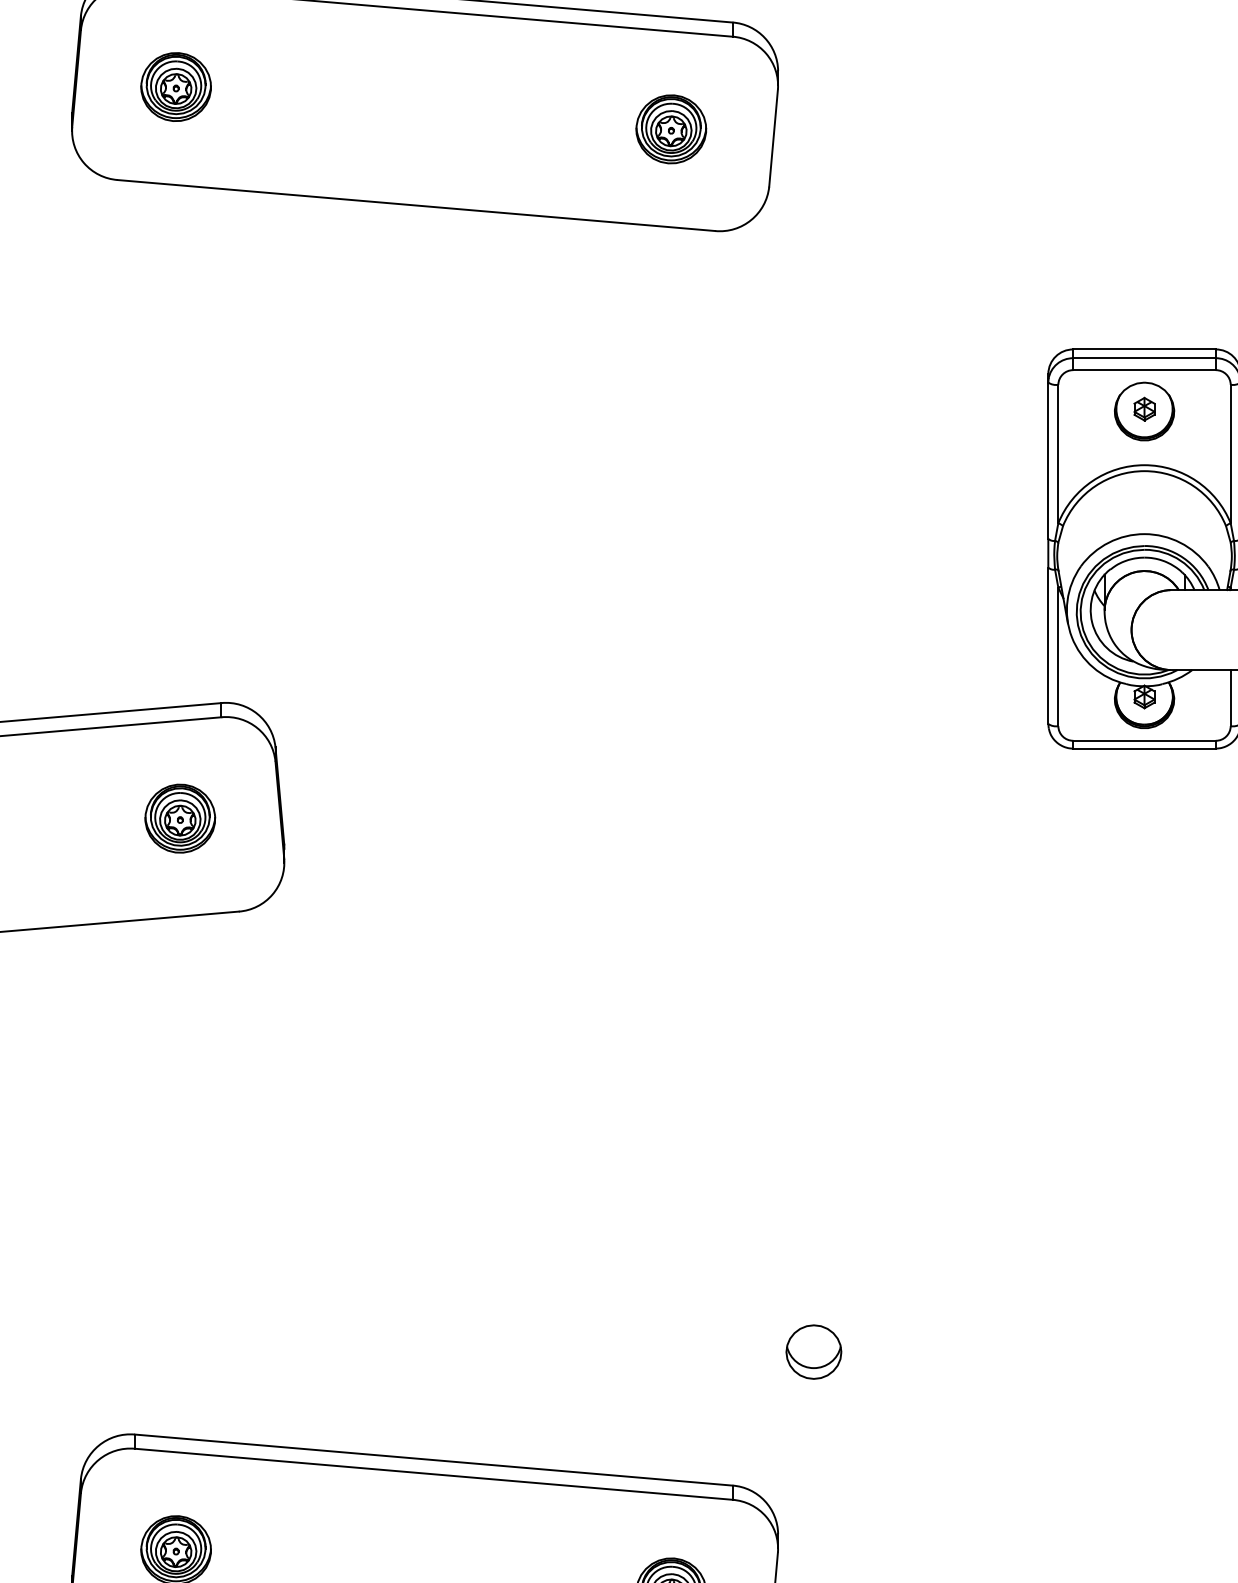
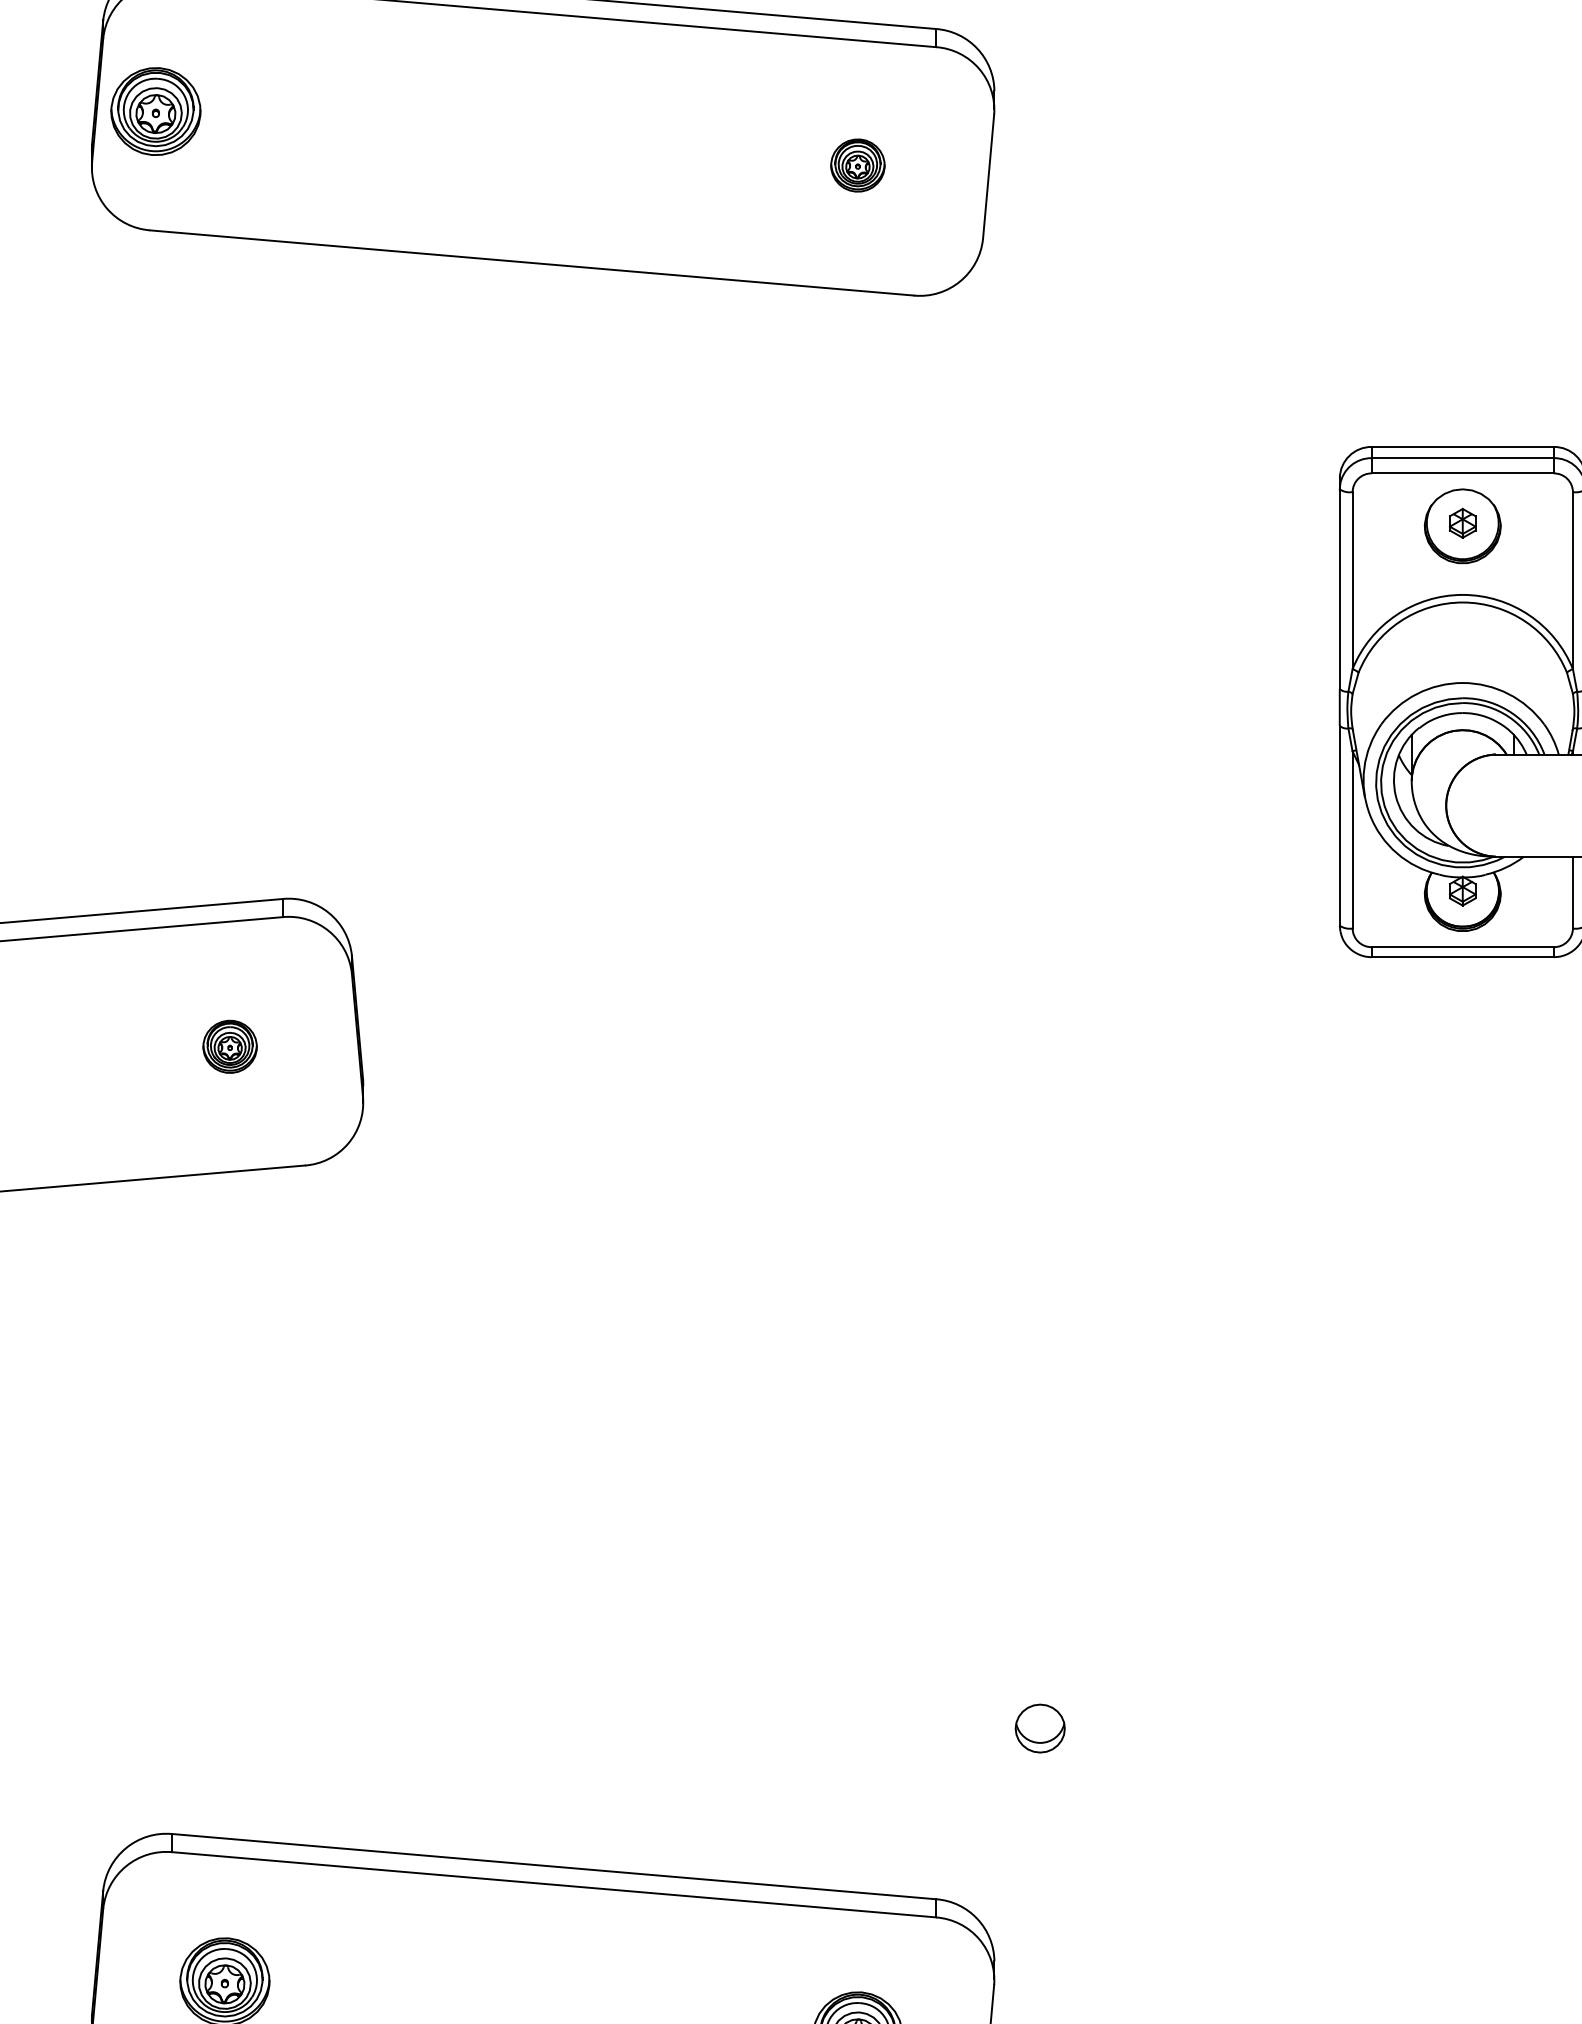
part: (175, 87) -> (155, 111), moved
part: (671, 129) -> (857, 165), size x0.6
part: (179, 818) -> (229, 1046), size x0.6
part: (814, 1352) -> (1040, 1728), size x0.7

